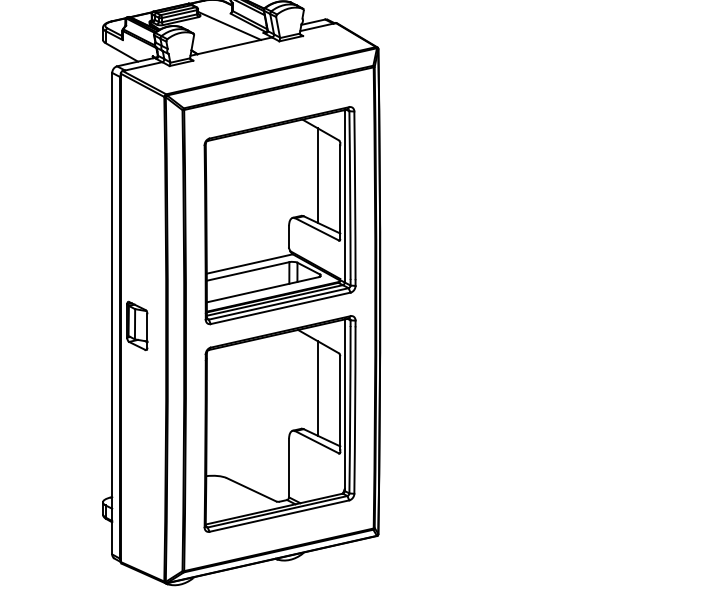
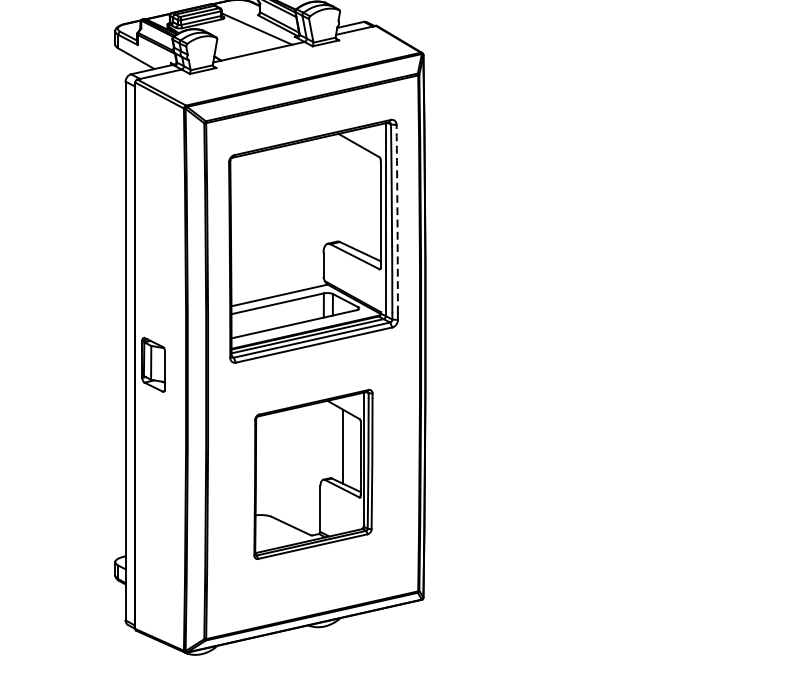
line: (318, 175) -> (356, 196), removed
arc: (355, 195) -> (397, 218), solid -> dashed
part: (279, 423) -> (312, 473), size x0.7

